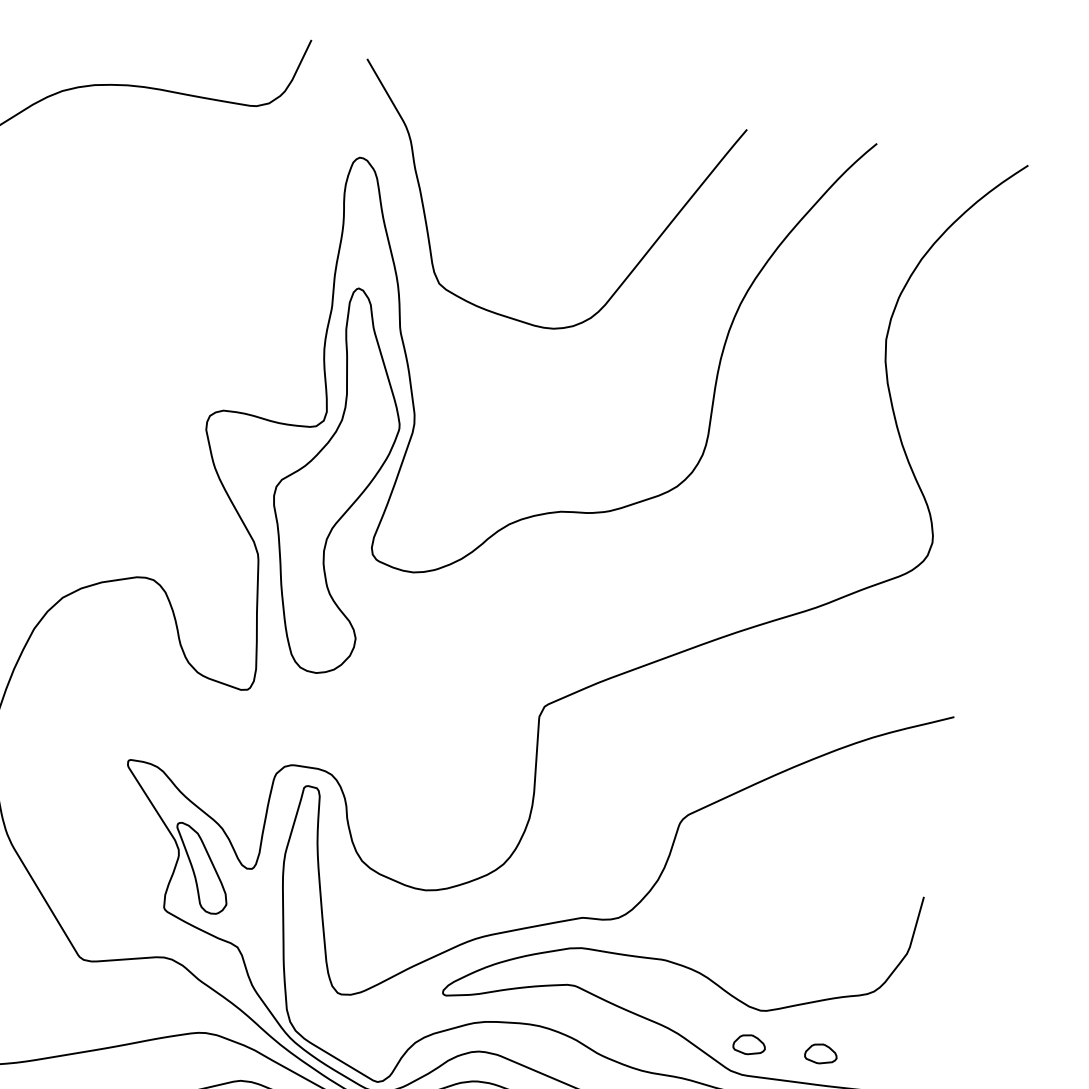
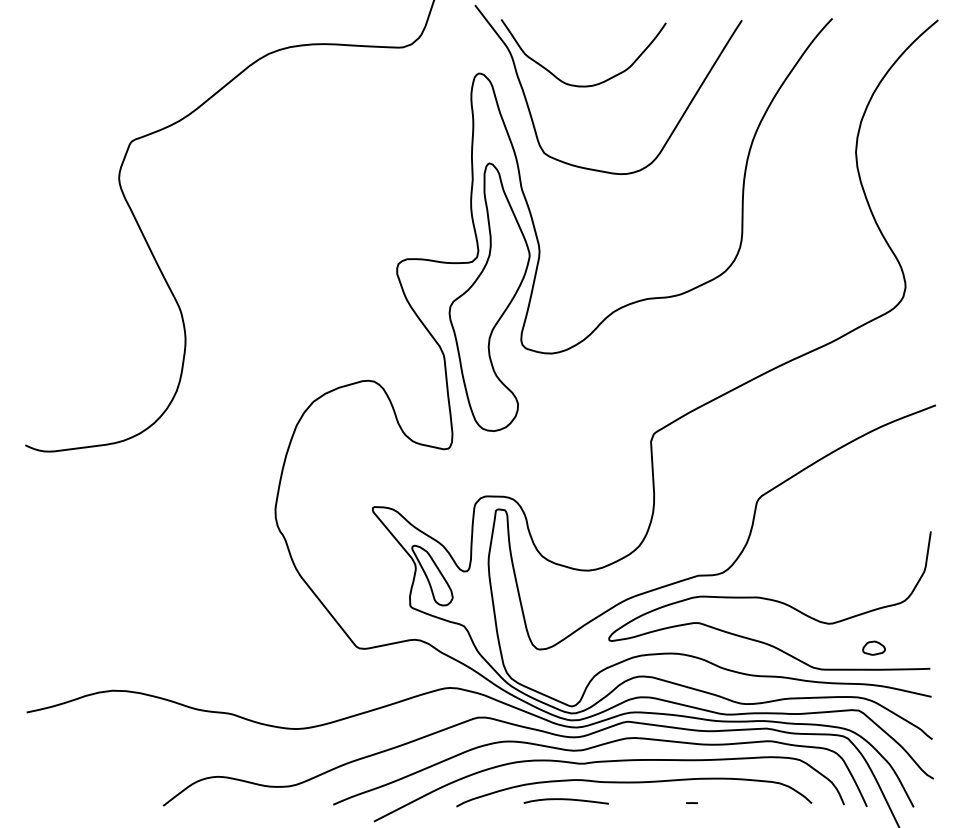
curve: (507, 193) -> (583, 85), added
part: (748, 1043) -> (823, 647), removed

